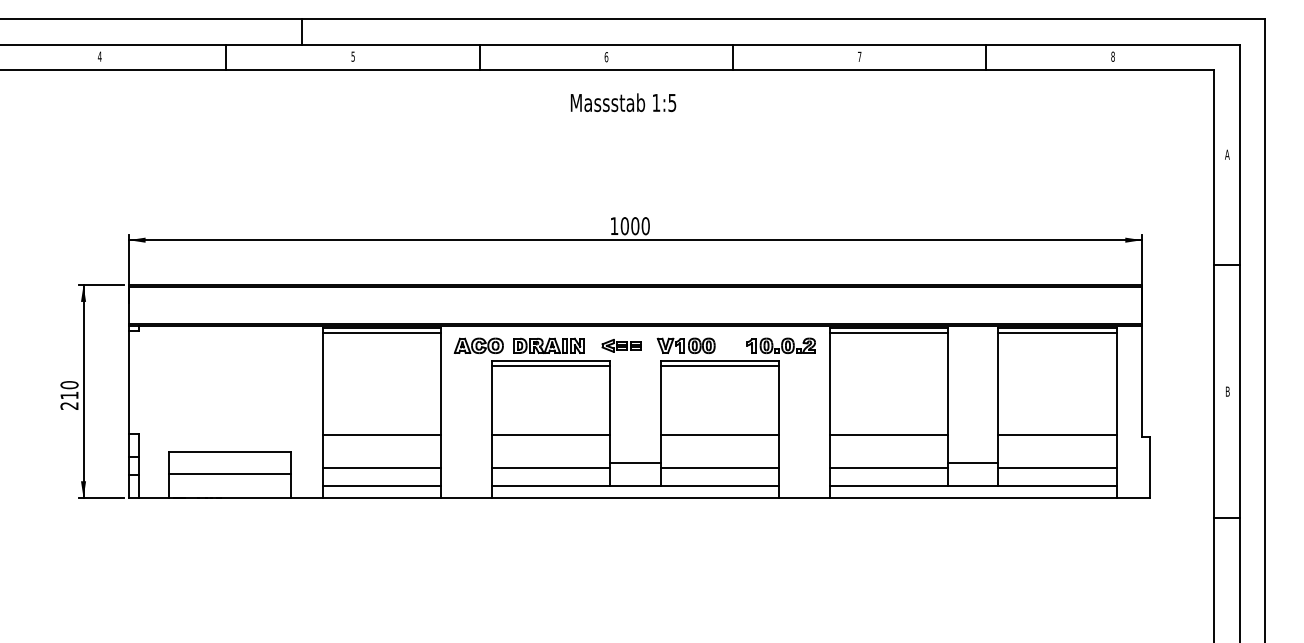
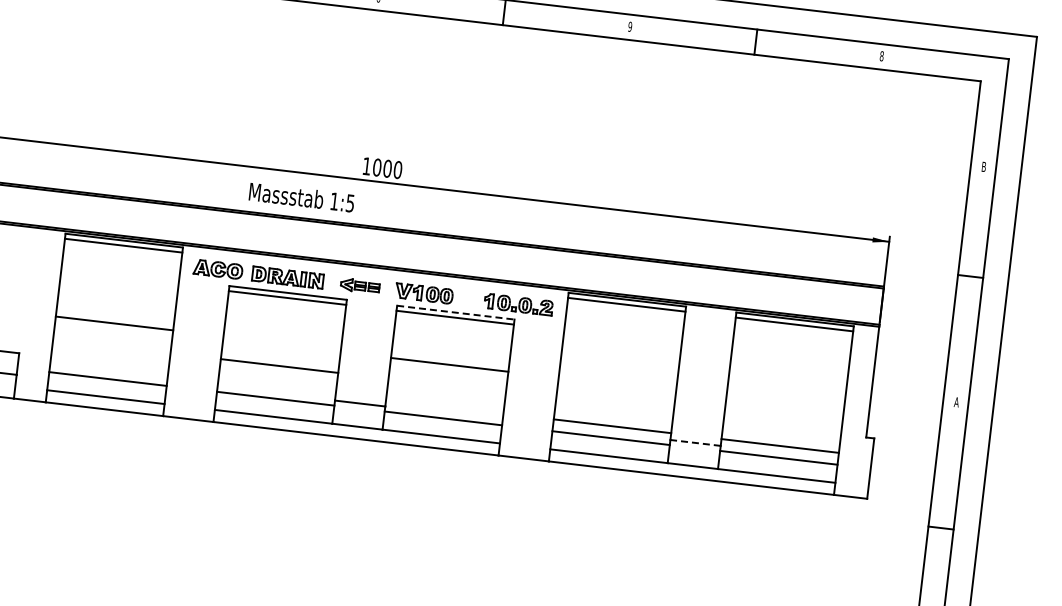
text: (859, 56) -> (630, 26), 7 -> 9
text: (623, 102) -> (301, 197), moved
text: (1227, 154) -> (984, 166), A -> B
line: (720, 361) -> (456, 313), solid -> dashed
text: (1227, 391) -> (956, 402), B -> A
line: (382, 434) -> (114, 323), moved
line: (719, 434) -> (449, 364), moved
line: (888, 434) -> (612, 426), moved
line: (1057, 434) -> (780, 445), moved
line: (972, 462) -> (694, 442), solid -> dashed

